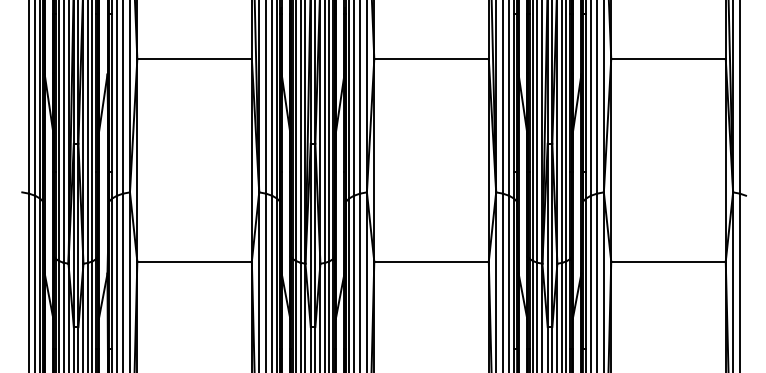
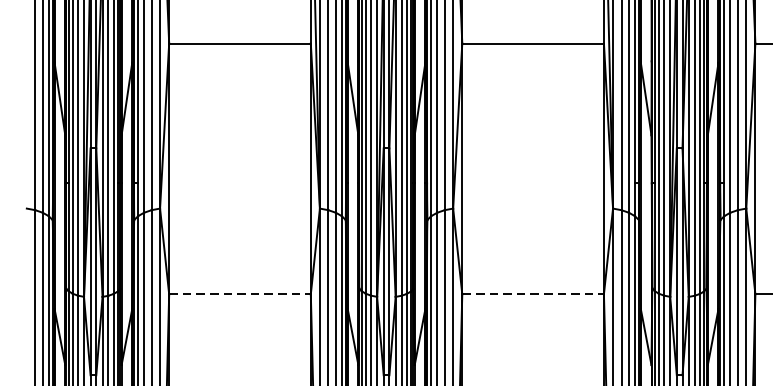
line: (195, 261) -> (241, 294), solid -> dashed
line: (432, 261) -> (534, 294), solid -> dashed

